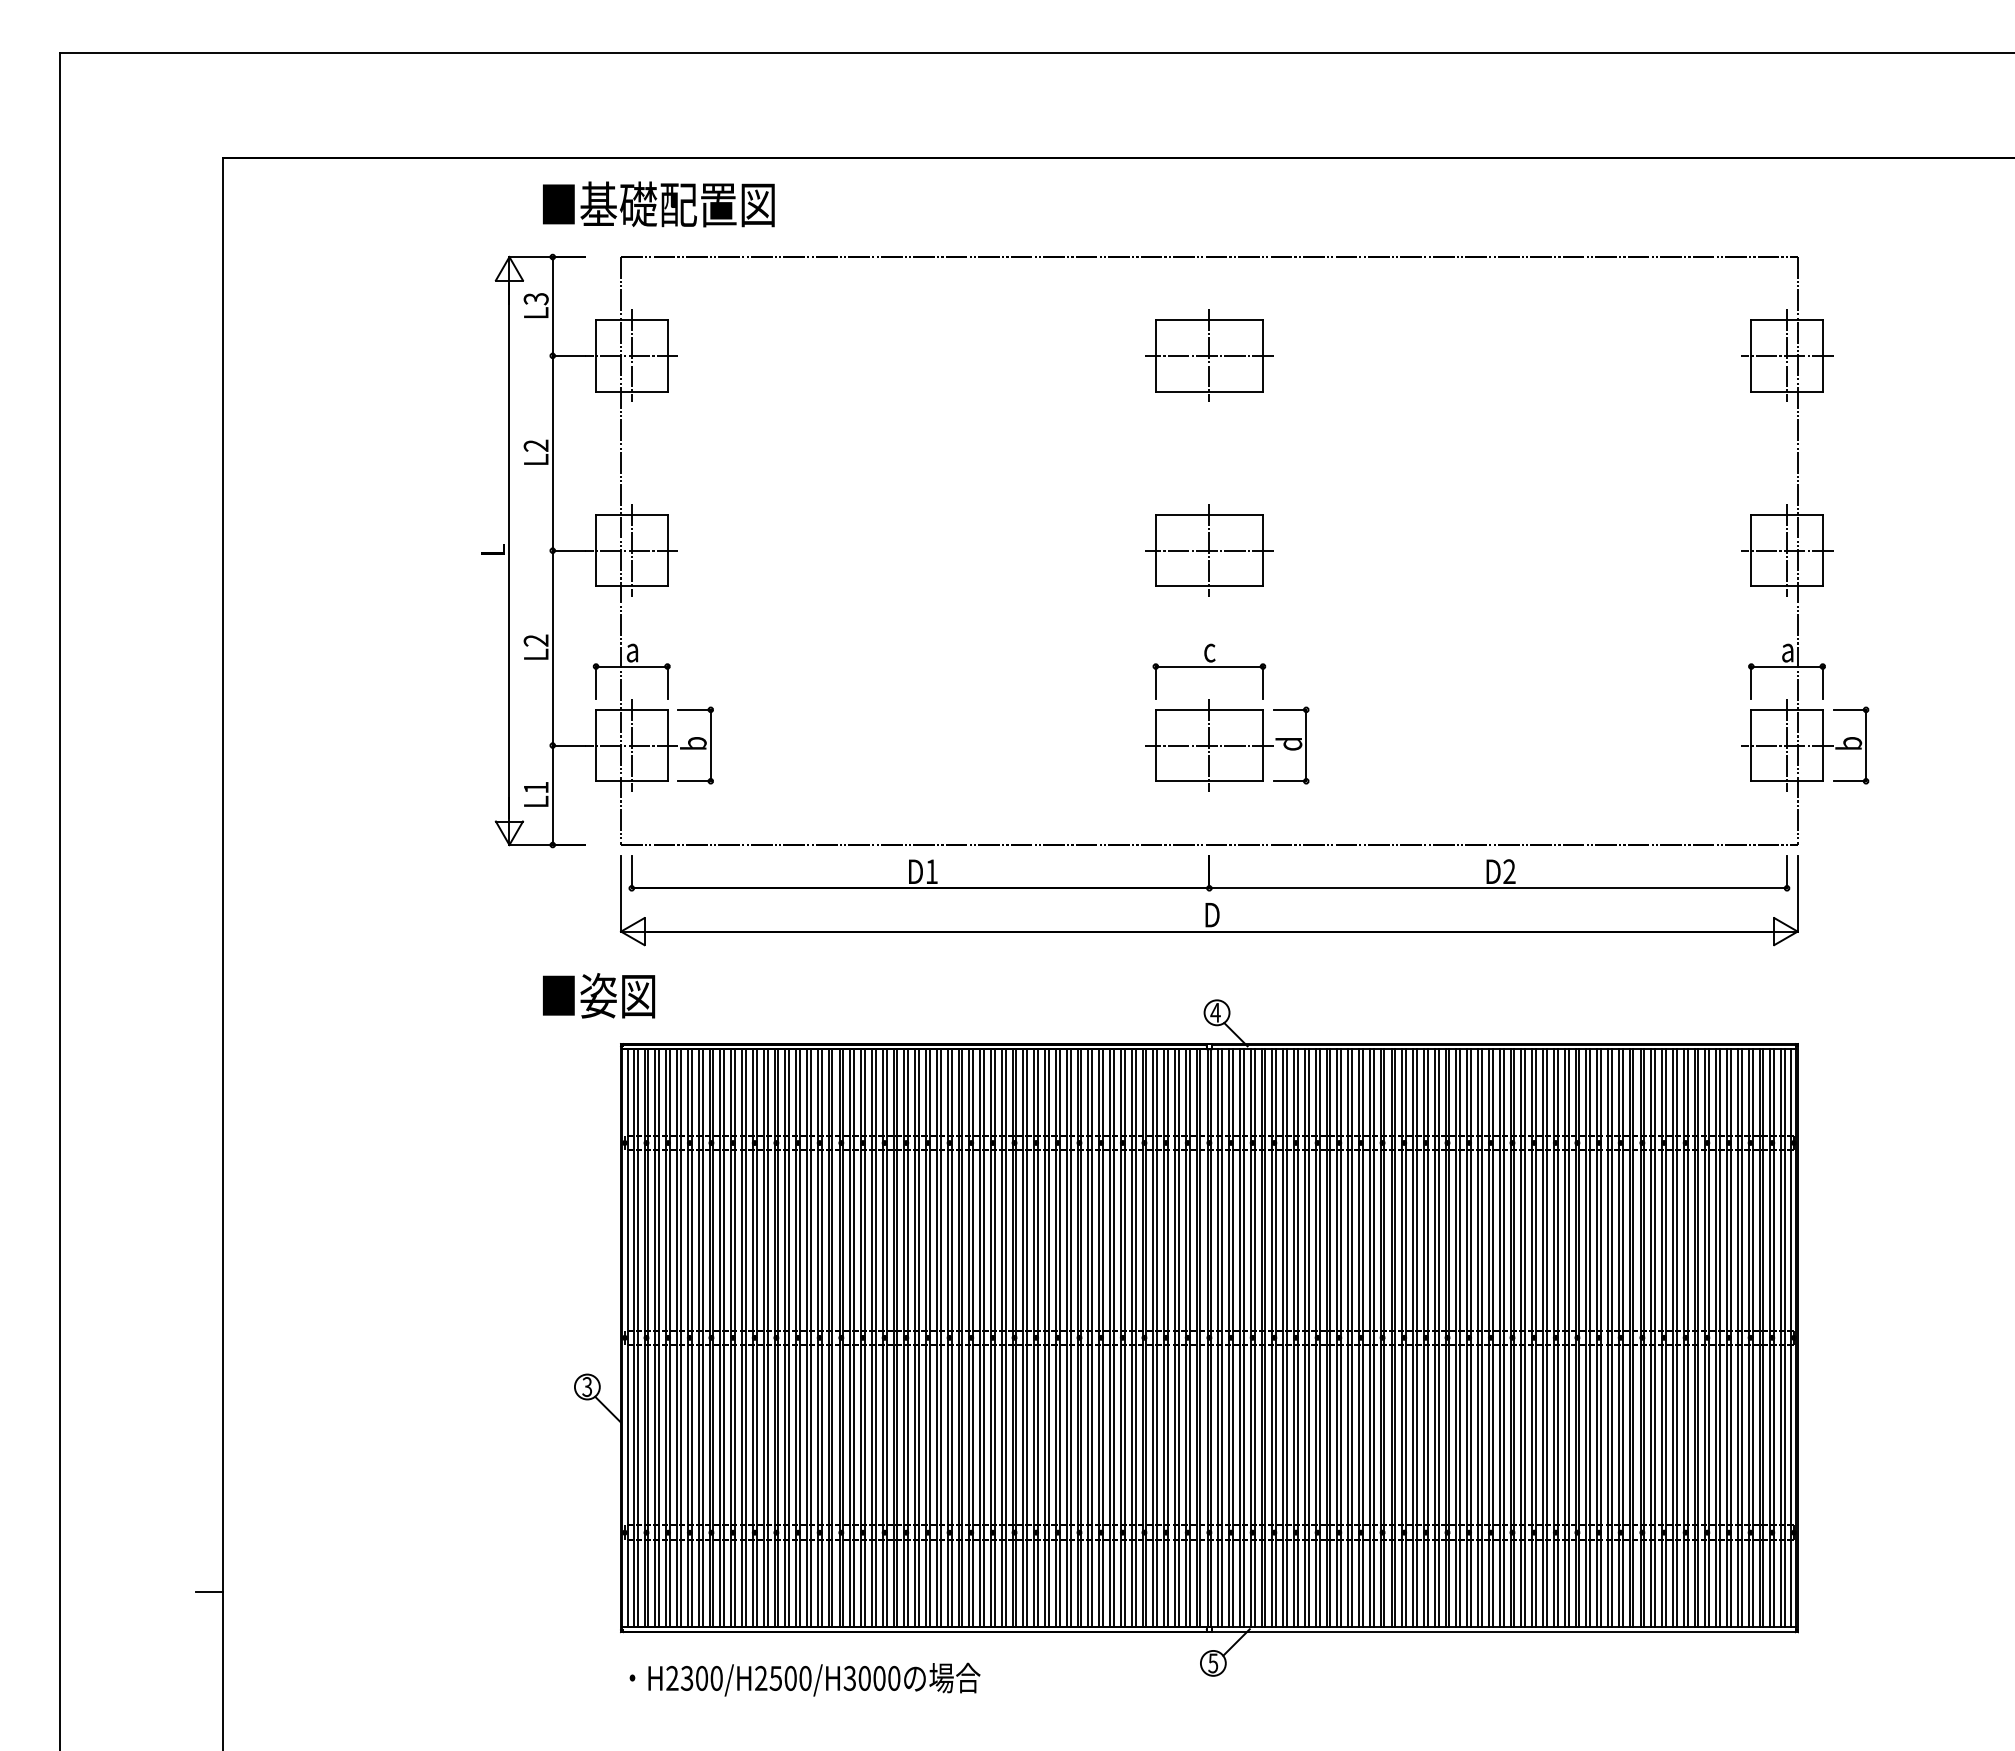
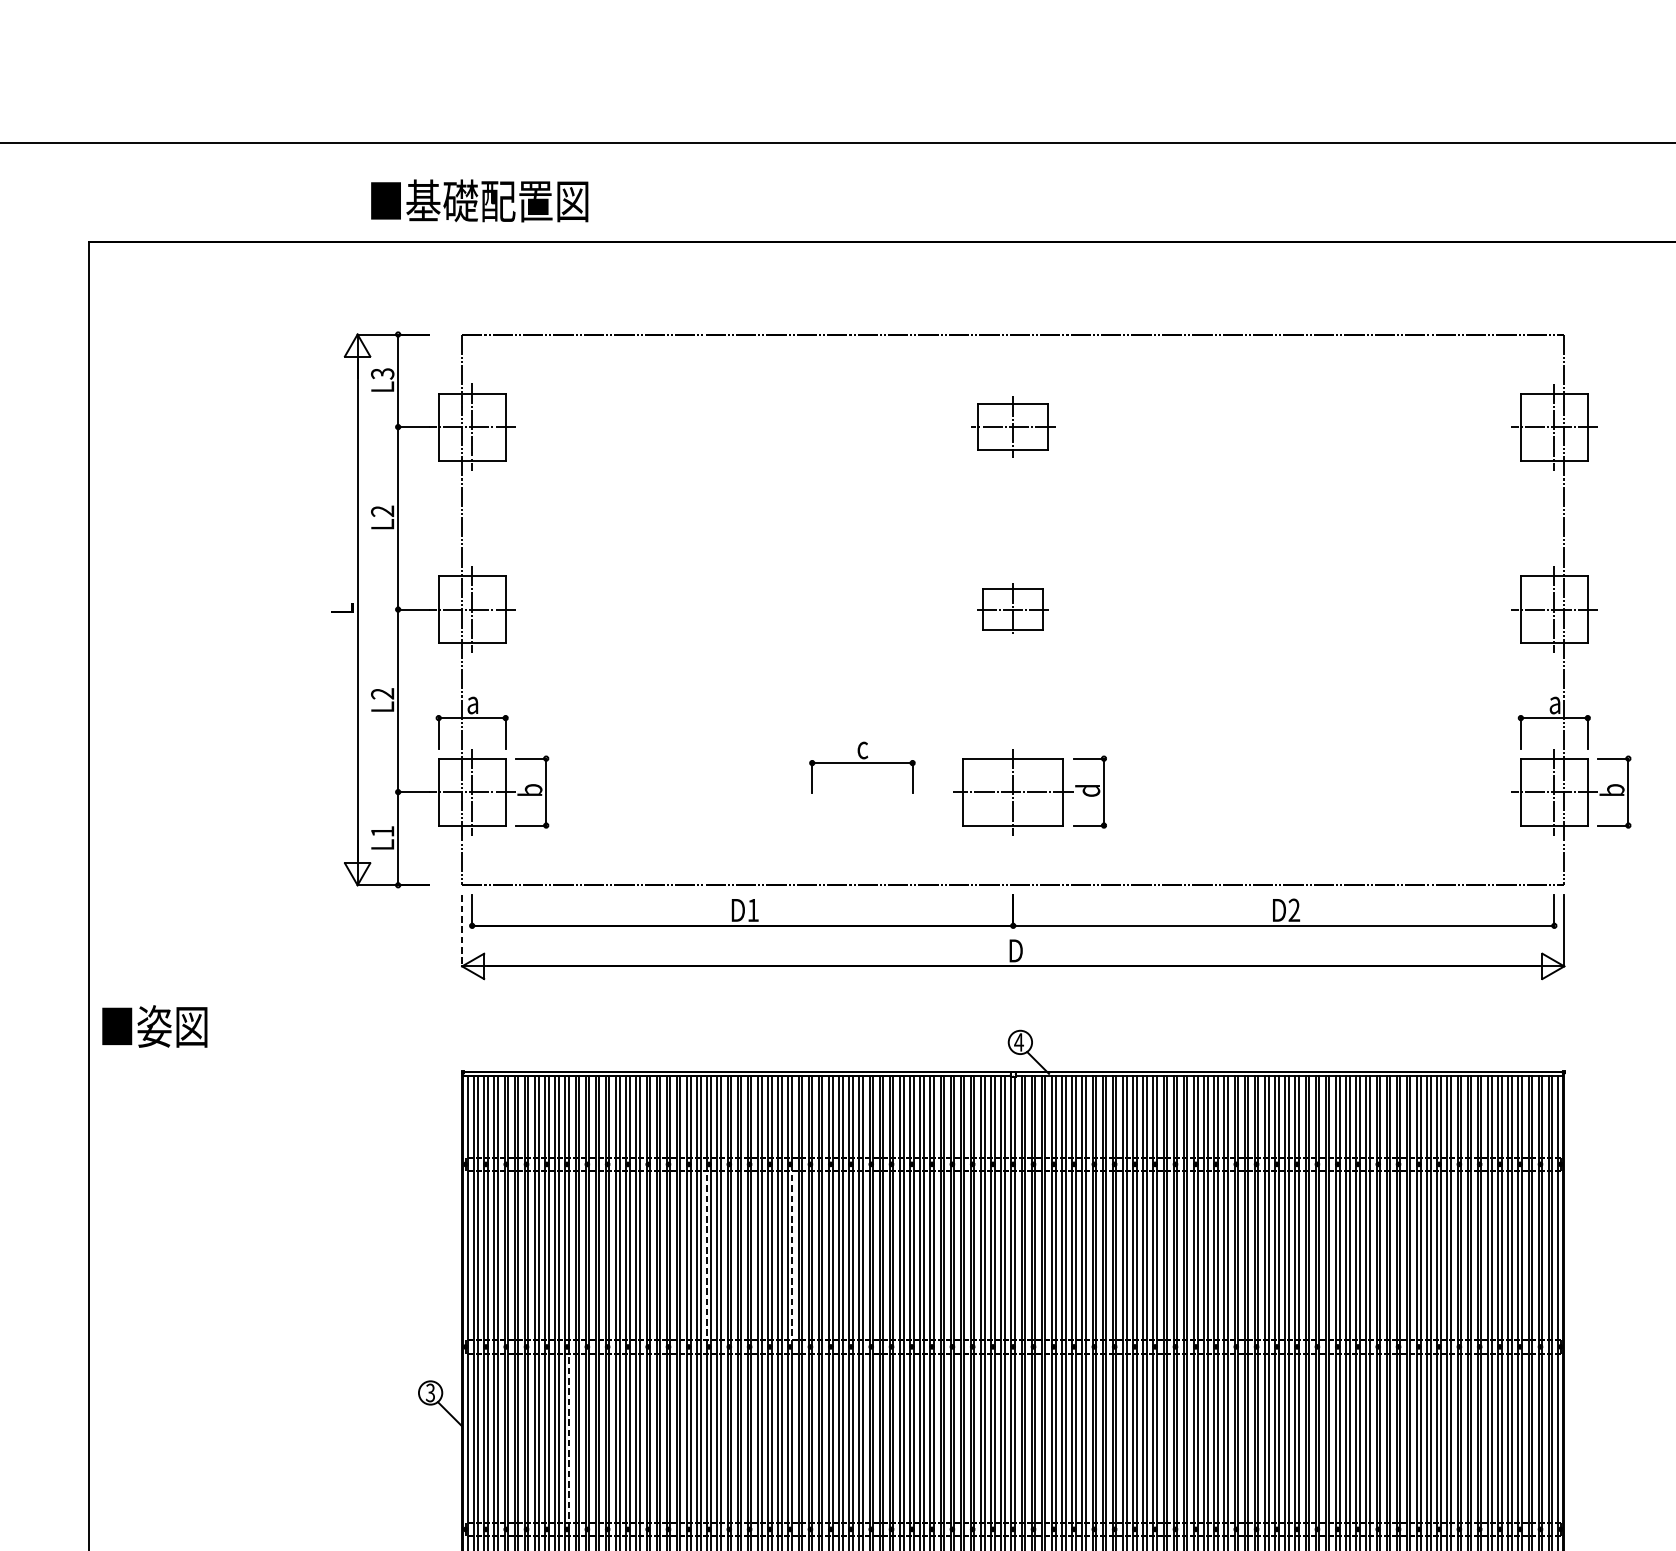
text: (658, 204) -> (479, 201), moved
part: (1209, 355) -> (1013, 426), size x0.7
part: (1209, 550) -> (1013, 609), size x0.6
part: (1209, 671) -> (862, 767), moved
line: (621, 893) -> (462, 930), solid -> dashed
text: (599, 995) -> (155, 1026), moved
line: (882, 1240) -> (707, 1255), solid -> dashed
line: (973, 1240) -> (792, 1255), solid -> dashed
line: (735, 1435) -> (569, 1438), solid -> dashed

